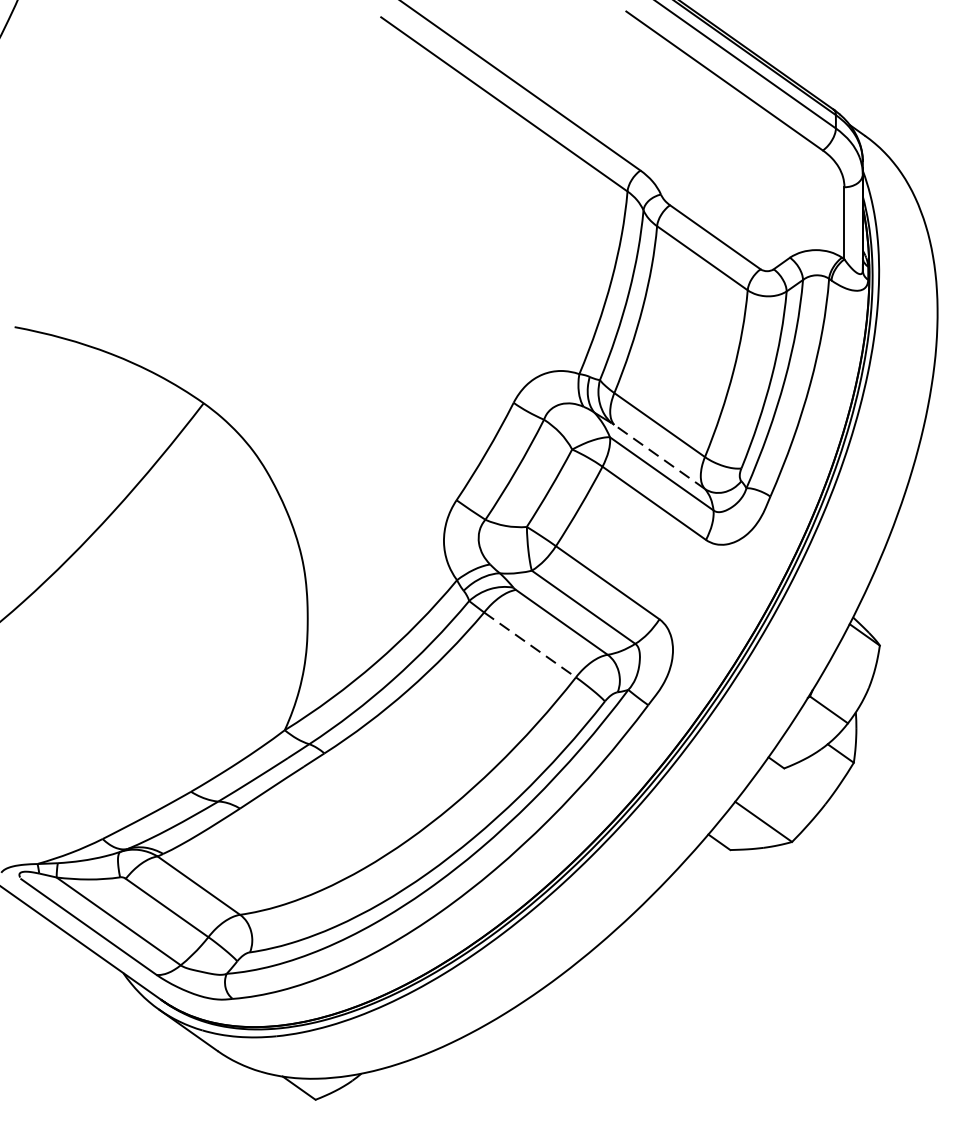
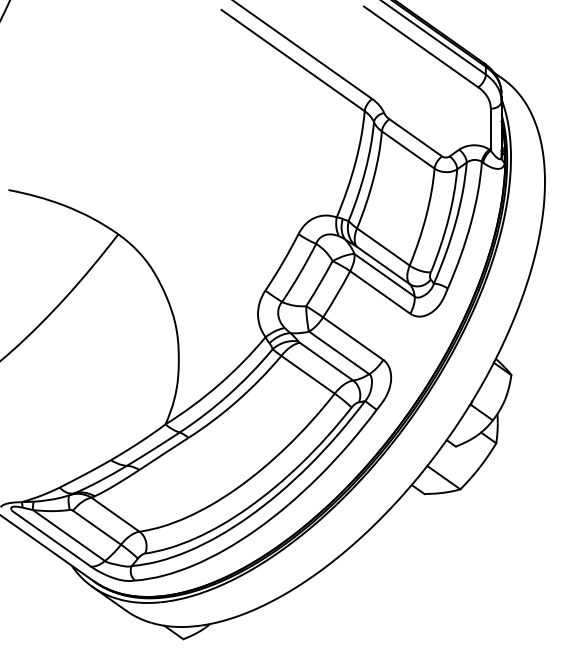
line: (658, 456) -> (382, 265), dashed -> solid
line: (530, 644) -> (308, 374), dashed -> solid

